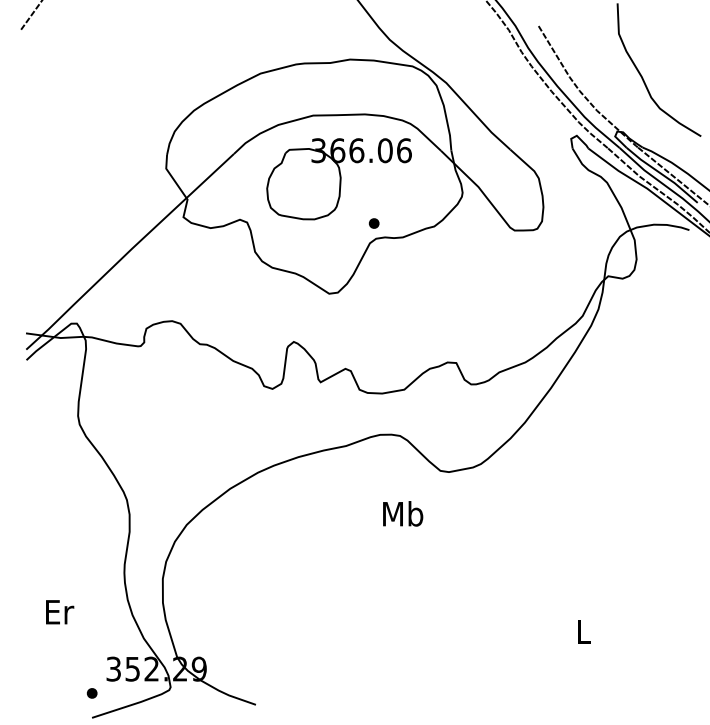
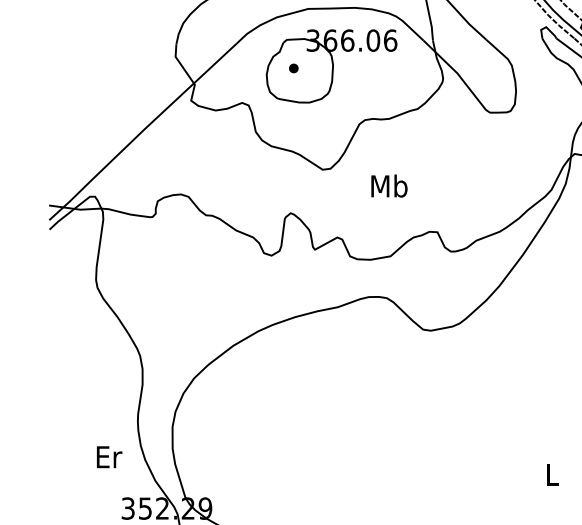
part: (373, 223) -> (293, 68), moved
text: (403, 513) -> (389, 185), moved
text: (60, 612) -> (109, 457), moved

